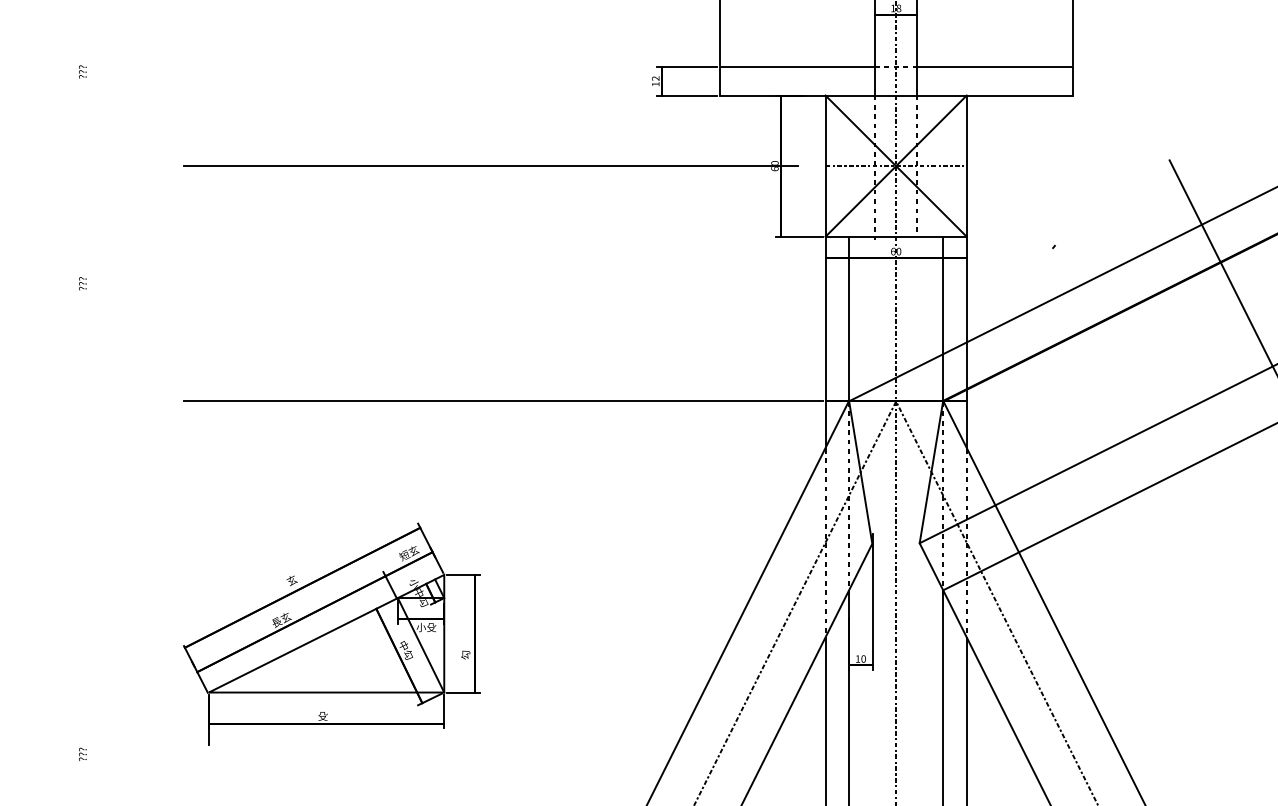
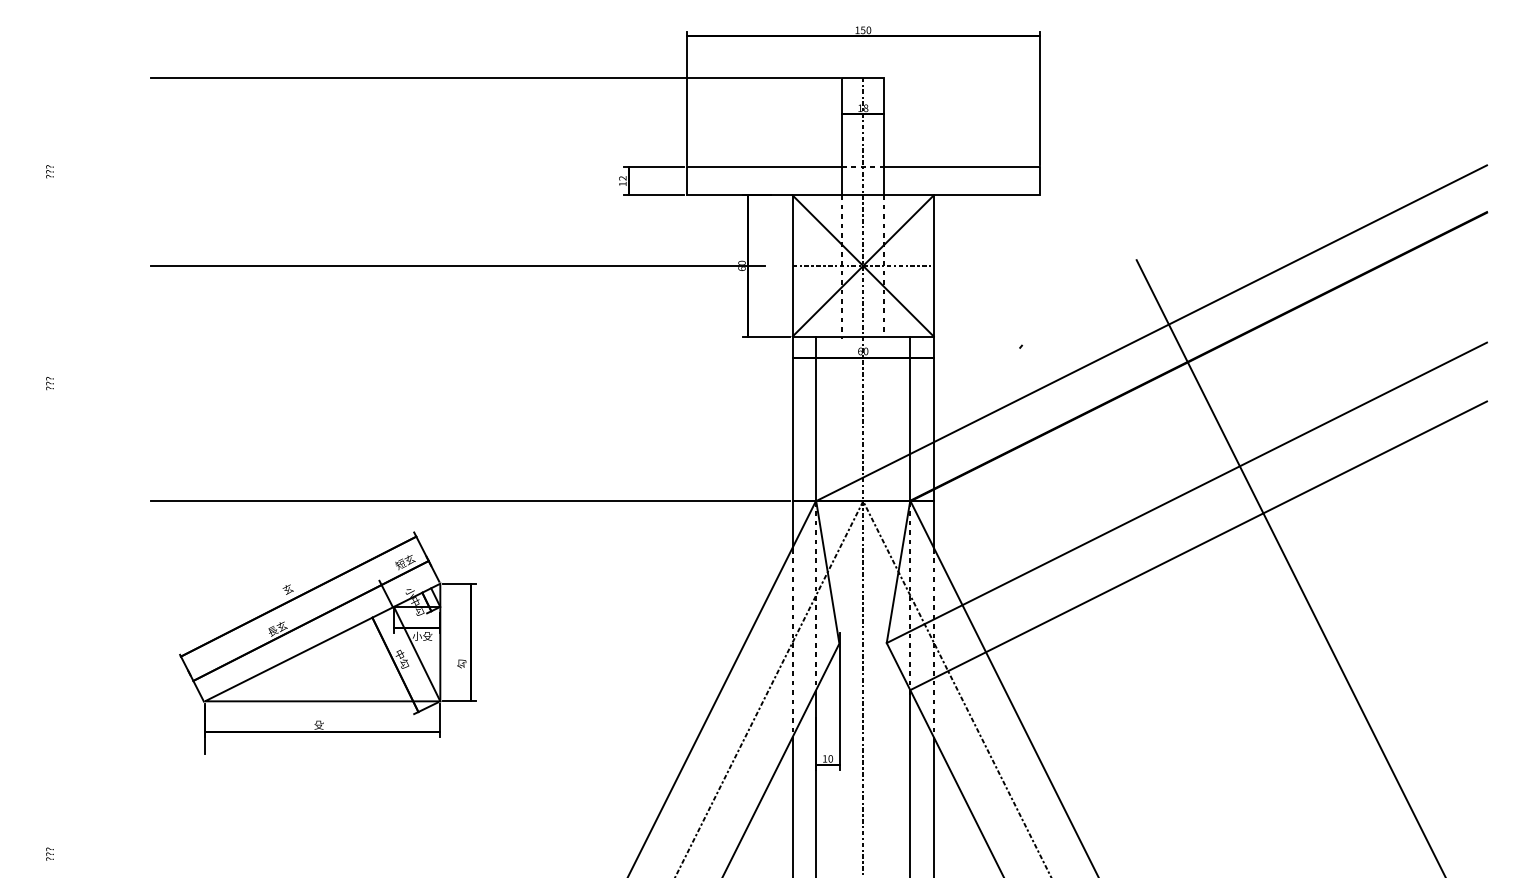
part: (331, 633) -> (327, 642), moved

